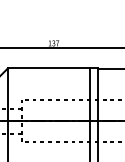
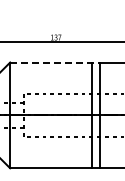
line: (53, 68) -> (55, 62), solid -> dashed

